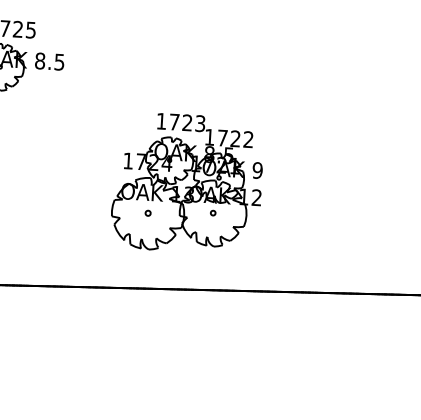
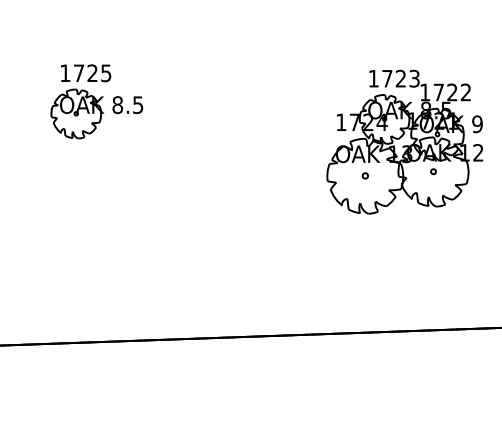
part: (187, 182) -> (404, 141), moved

